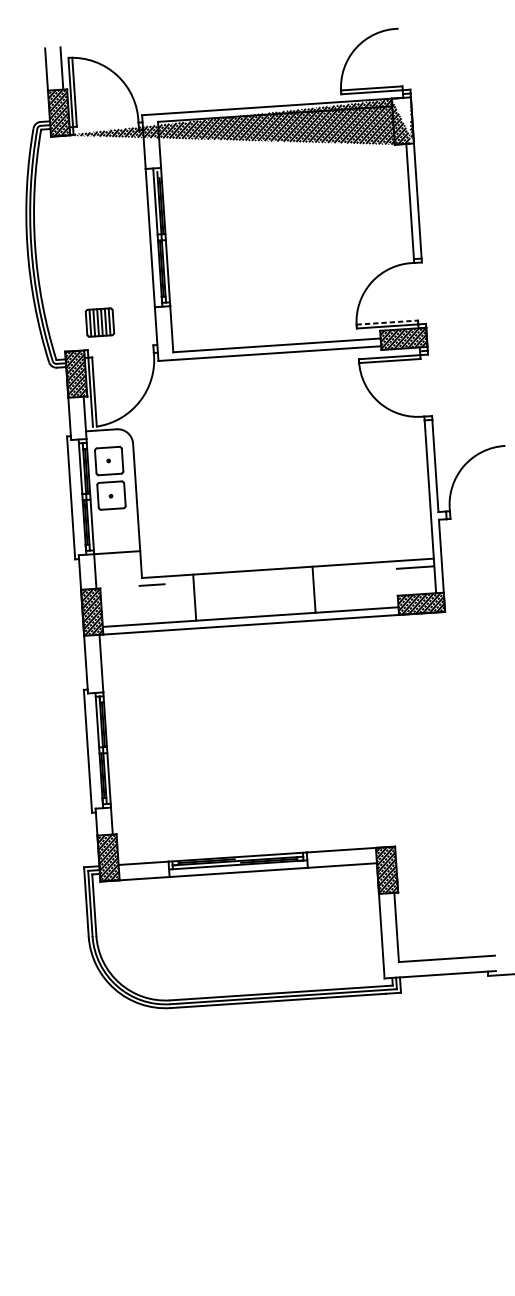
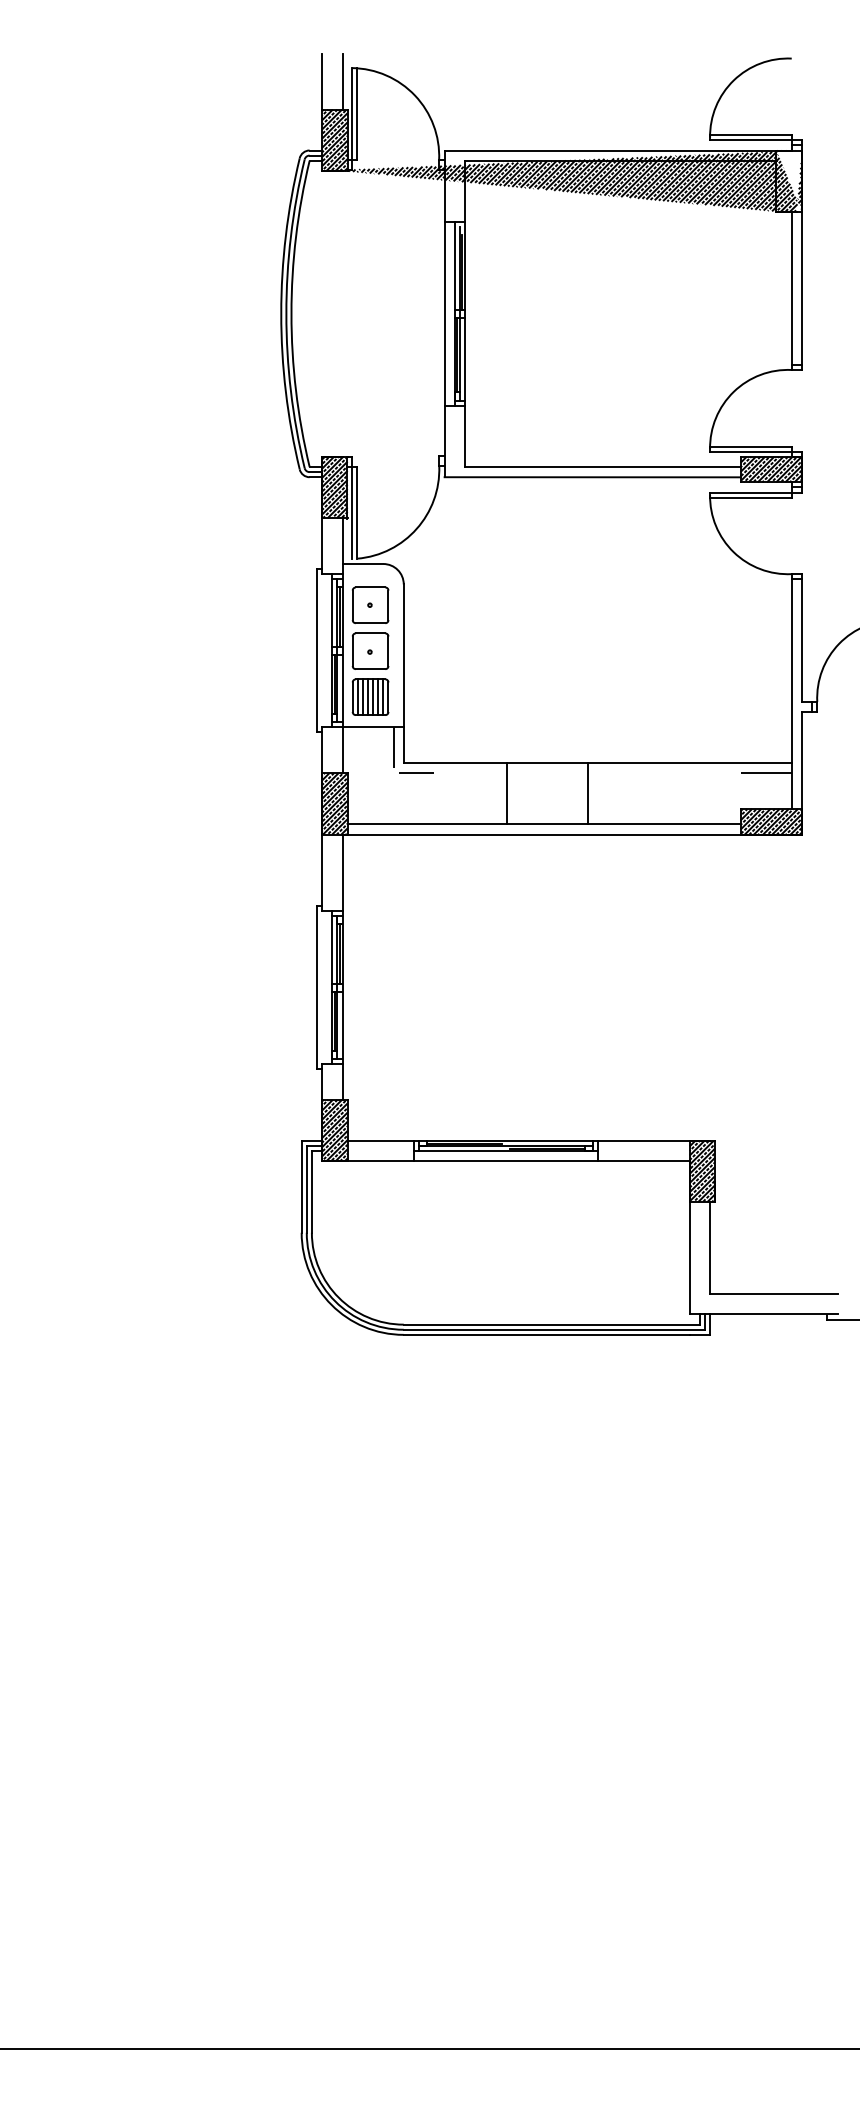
part: (99, 322) -> (370, 696), moved
line: (387, 322) -> (750, 446), dashed -> solid
line: (133, 566) -> (393, 747), added
line: (314, 589) -> (588, 793), moved
line: (194, 597) -> (506, 793), moved

